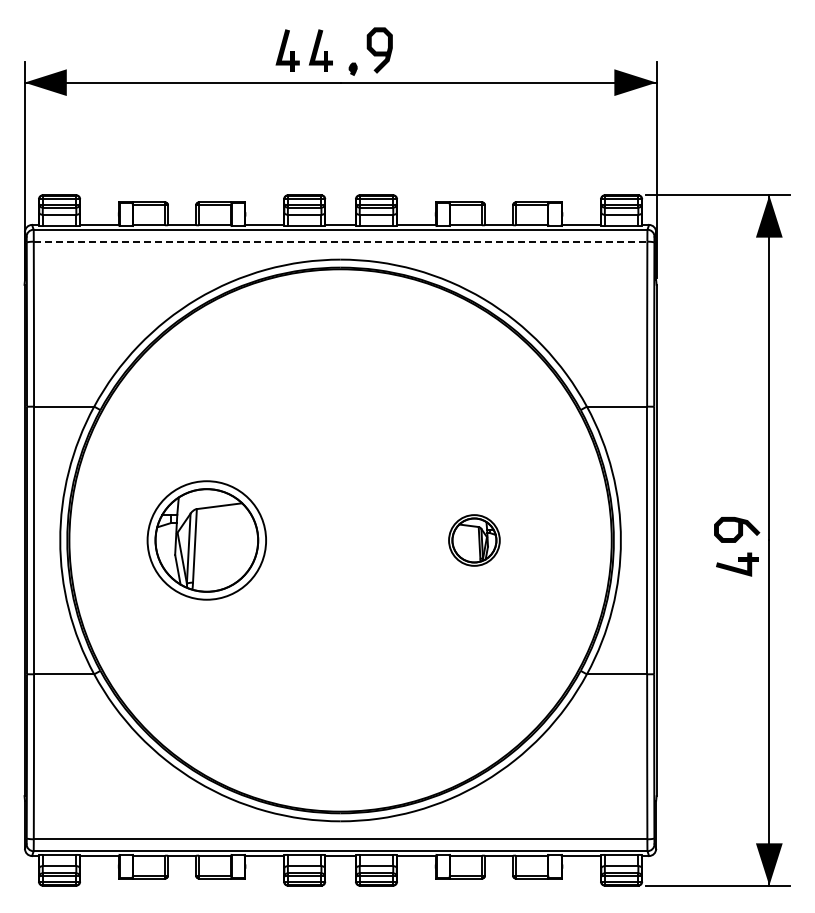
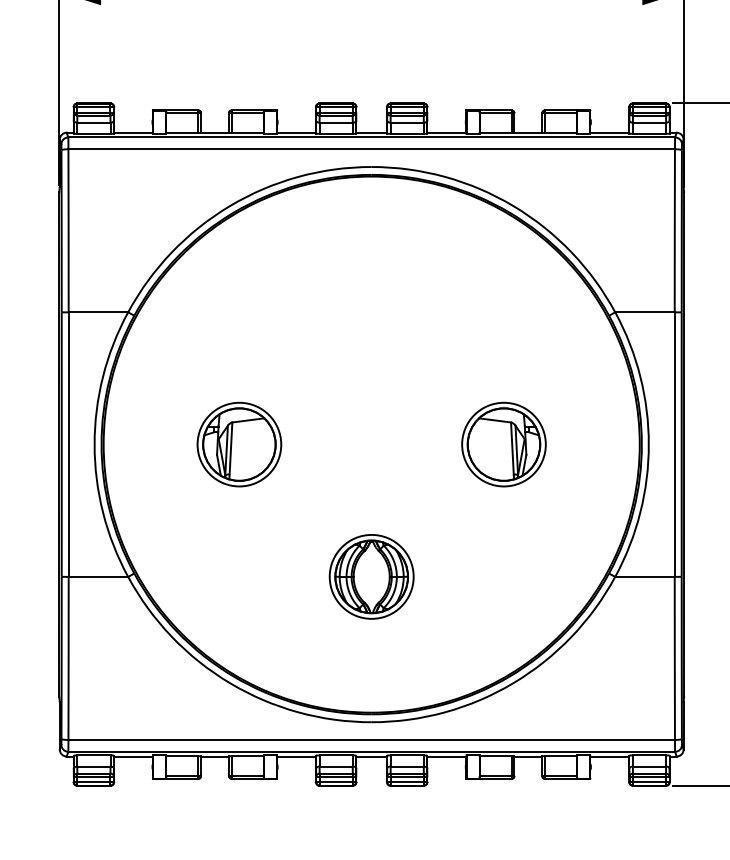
line: (340, 241) -> (371, 149), dashed -> solid
part: (206, 540) -> (239, 444), size x0.71
part: (474, 540) -> (504, 444), size x1.67
part: (340, 674) -> (371, 577), added

